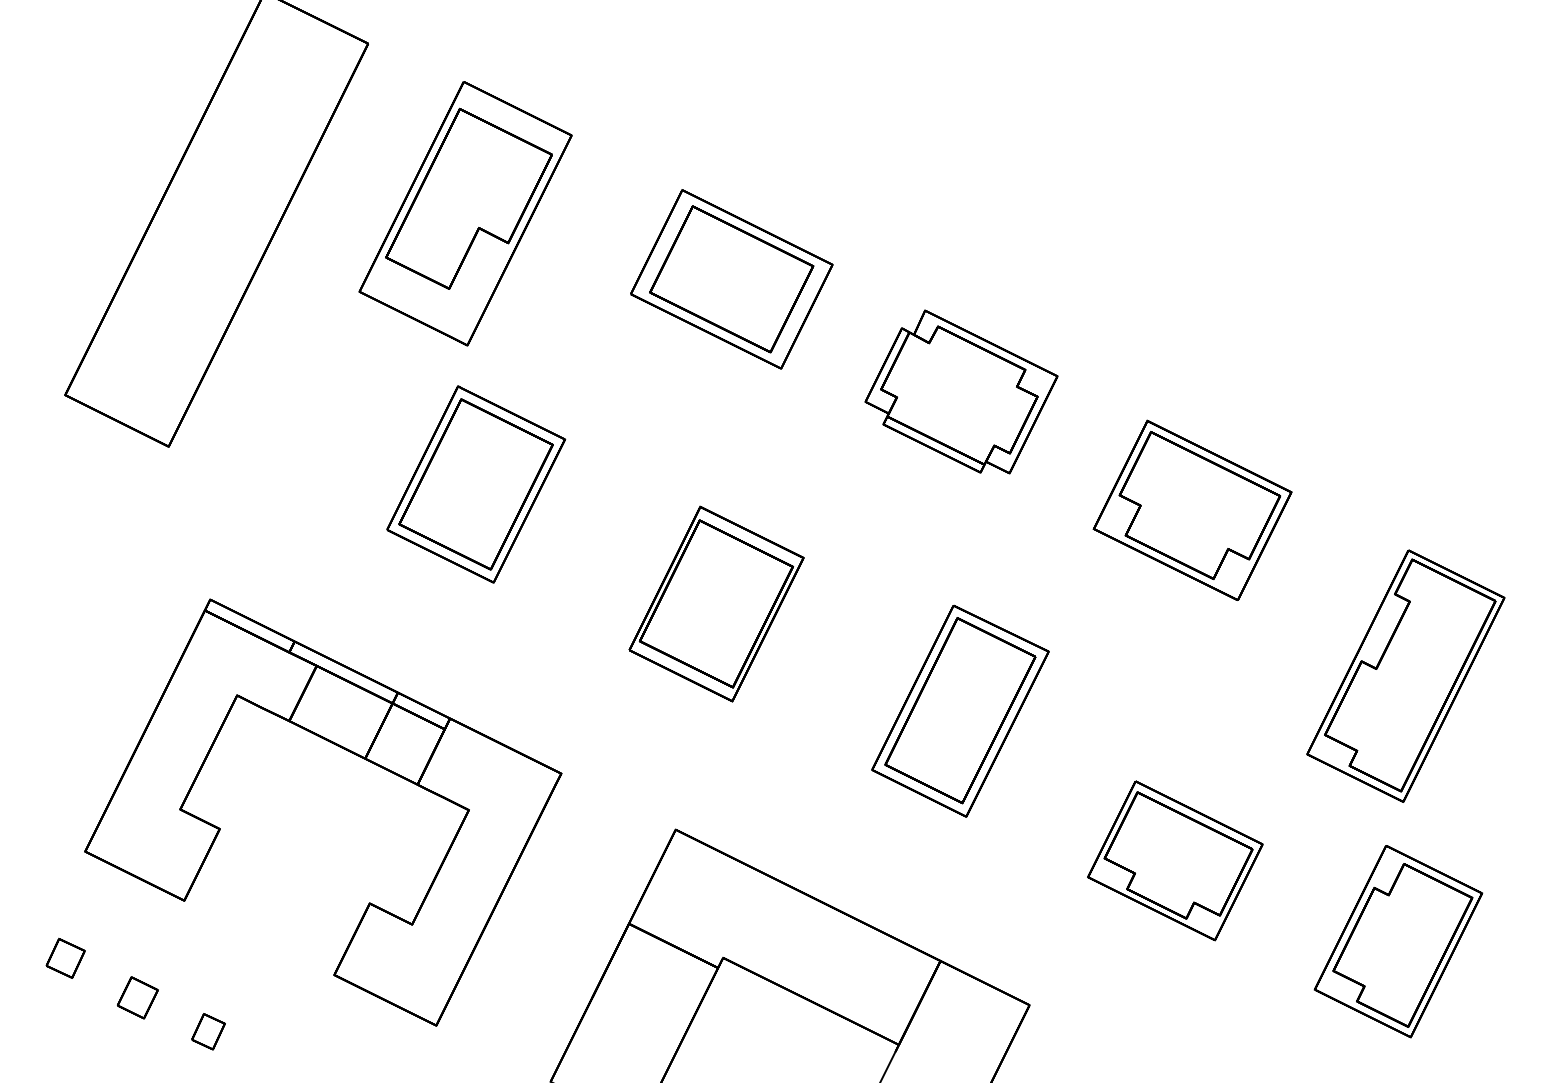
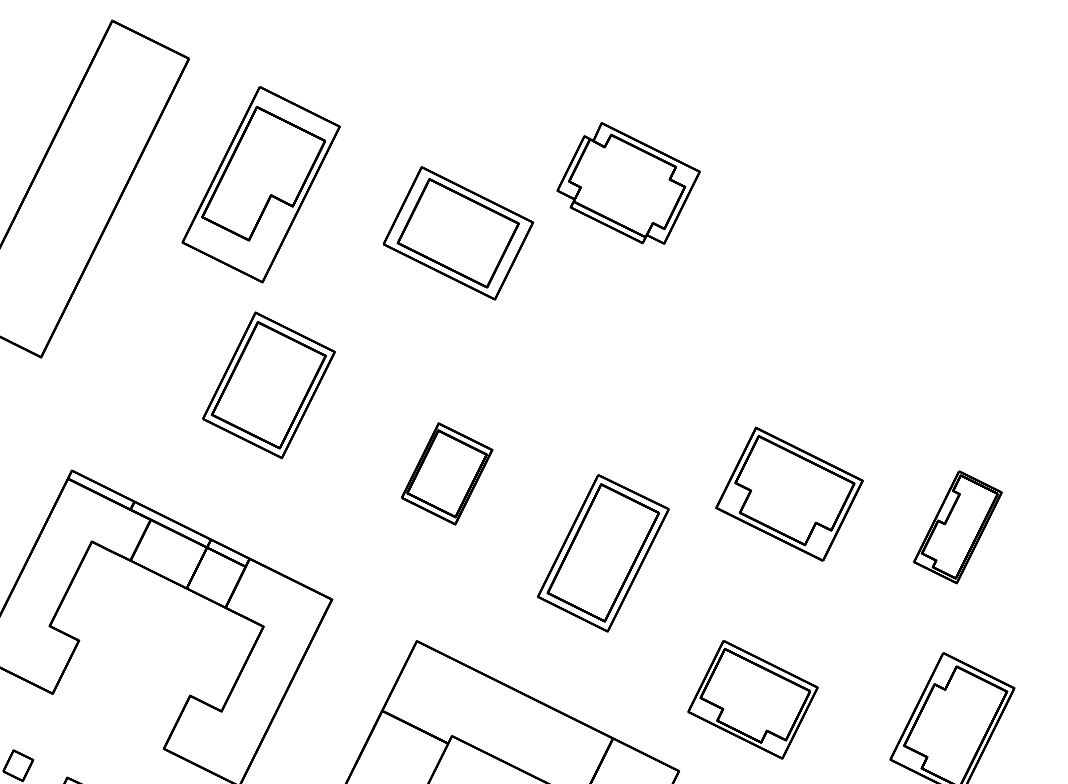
part: (961, 391) -> (628, 183), moved
part: (1192, 509) -> (789, 493), moved
part: (716, 603) -> (447, 473), size x0.7
part: (1405, 675) -> (957, 526), size x0.6
part: (960, 710) -> (603, 552), moved
part: (1175, 860) -> (753, 699), moved

